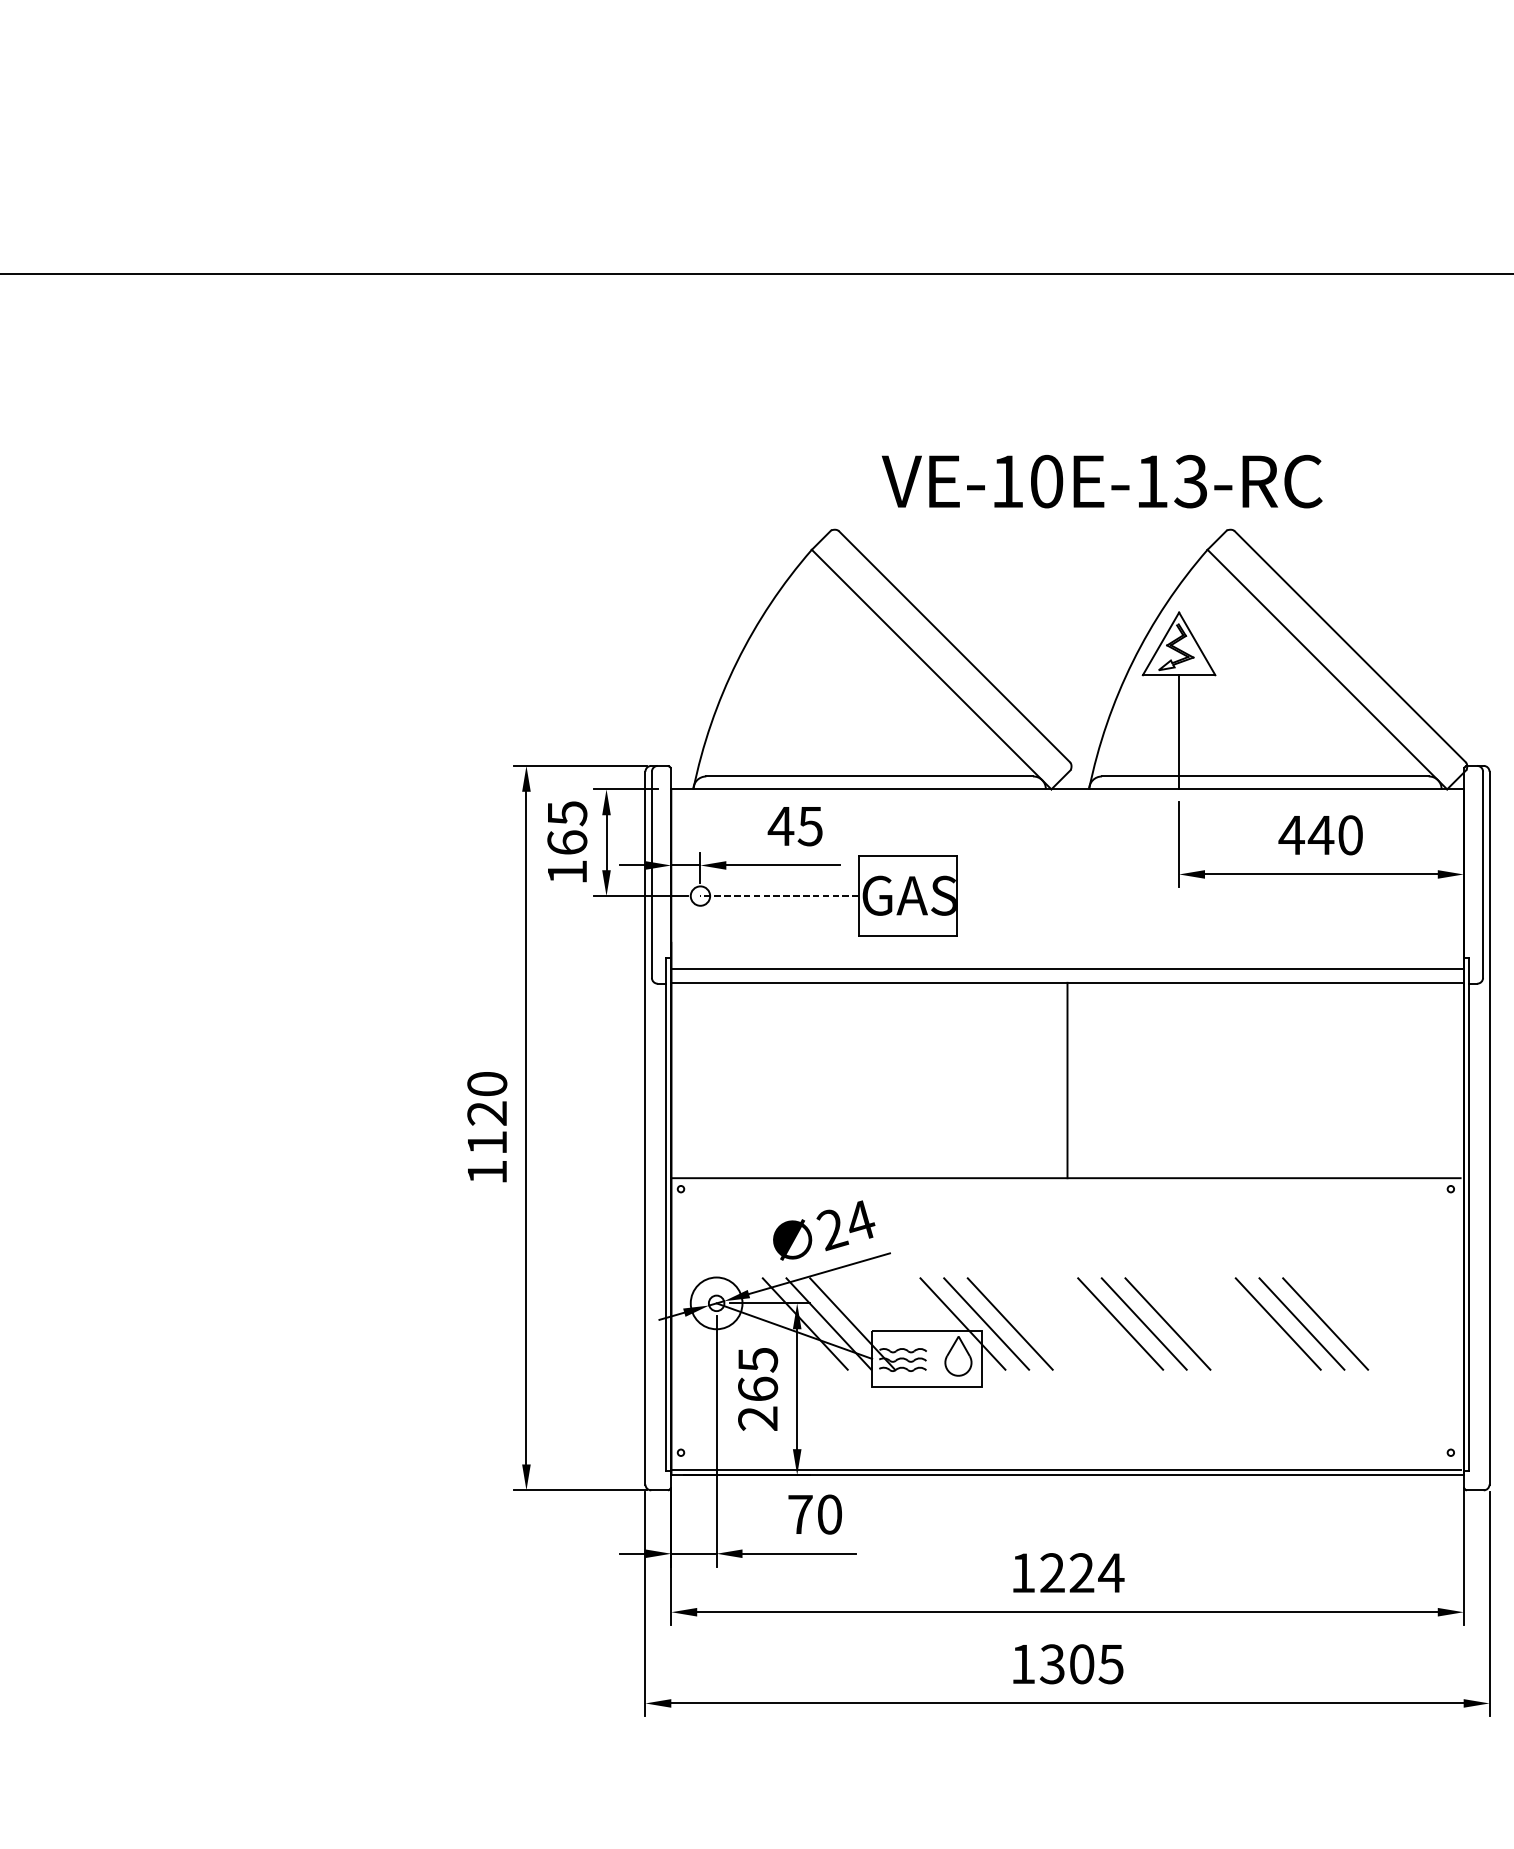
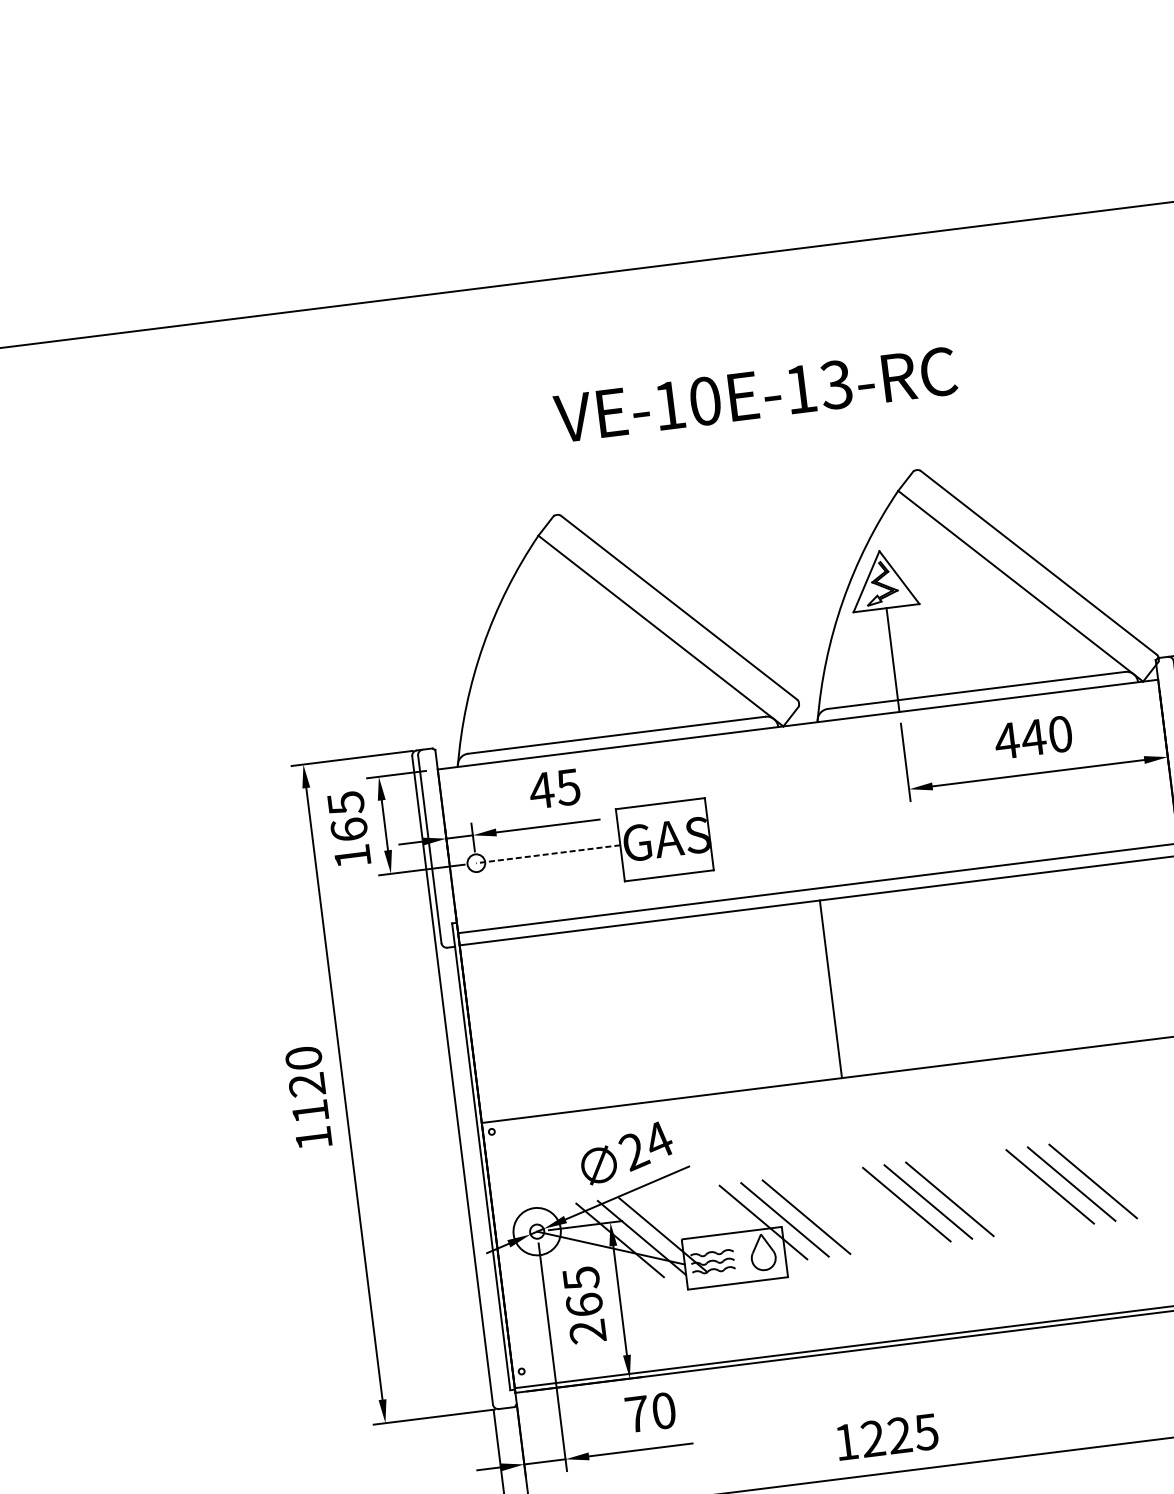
text: (1102, 481) -> (755, 394), moved
text: (1111, 1573) -> (926, 1432), 1224 -> 1225

